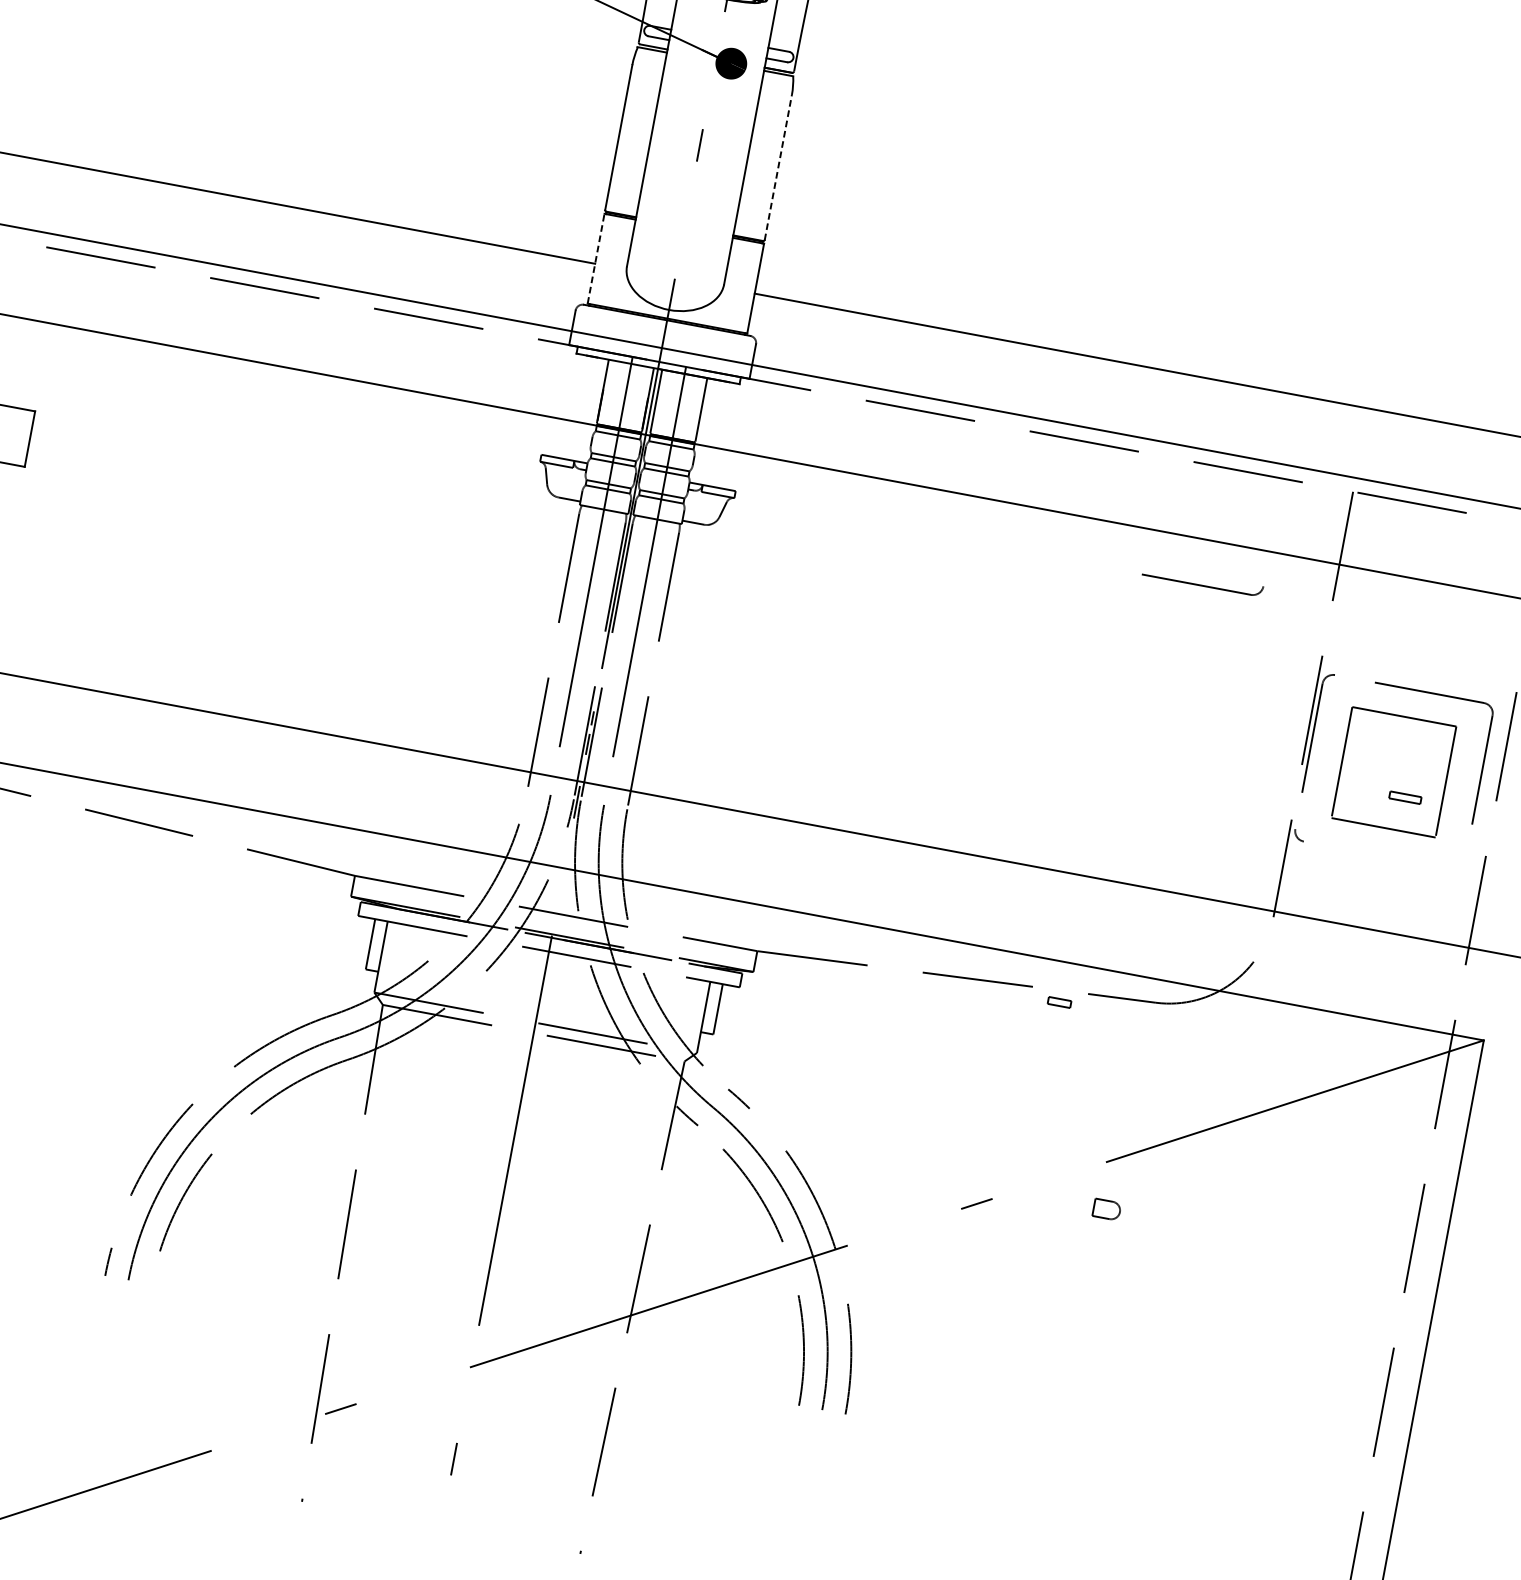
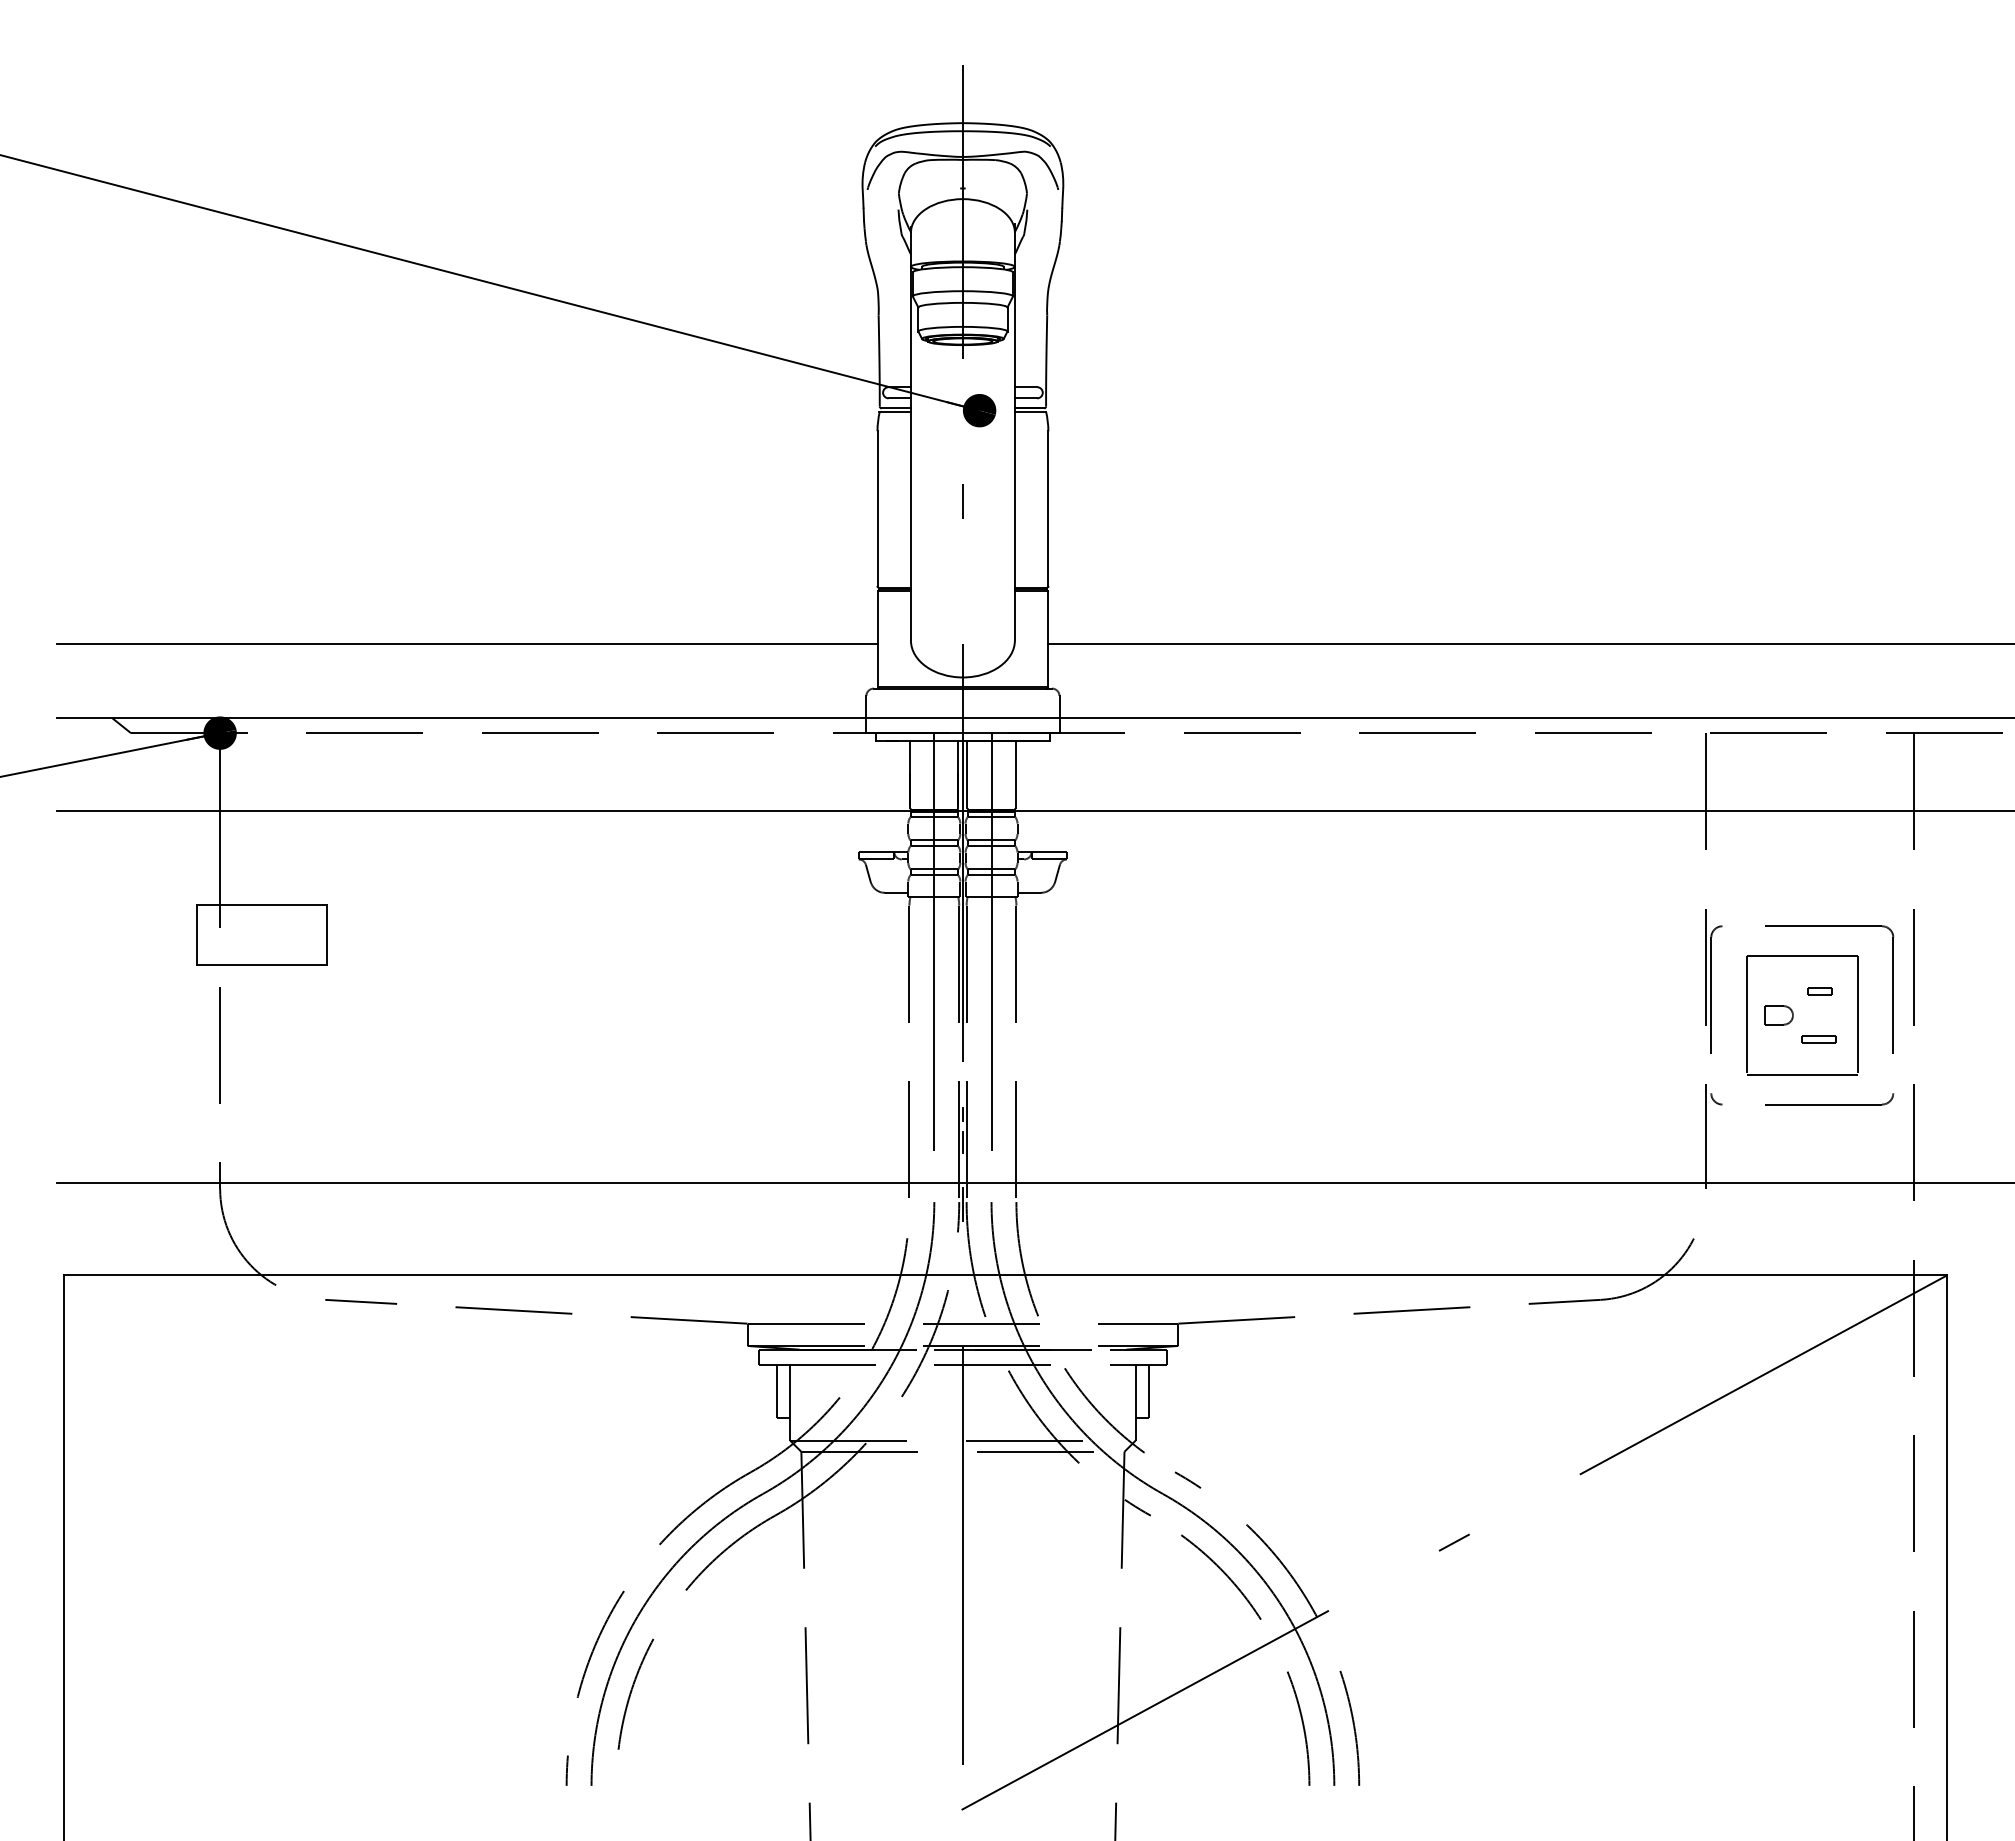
line: (778, 168) -> (1048, 509), dashed -> solid
line: (596, 258) -> (877, 638), dashed -> solid
part: (1202, 580) -> (1829, 1099), moved
part: (1059, 1002) -> (1819, 991), moved
part: (1106, 1209) -> (1778, 1015), moved

